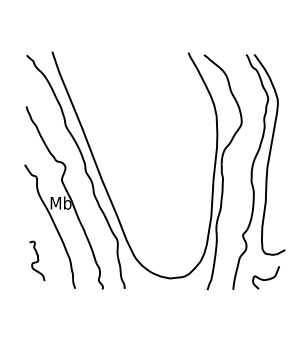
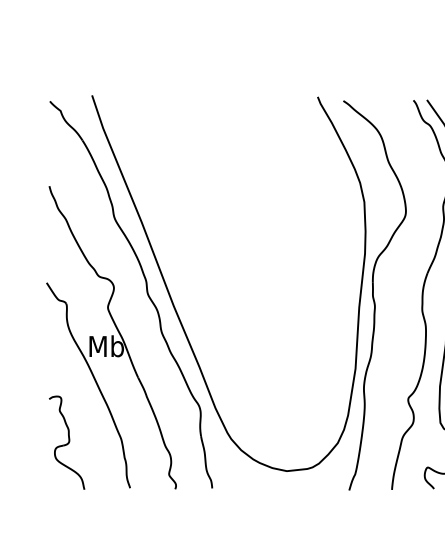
part: (37, 260) -> (67, 441), size x1.43

